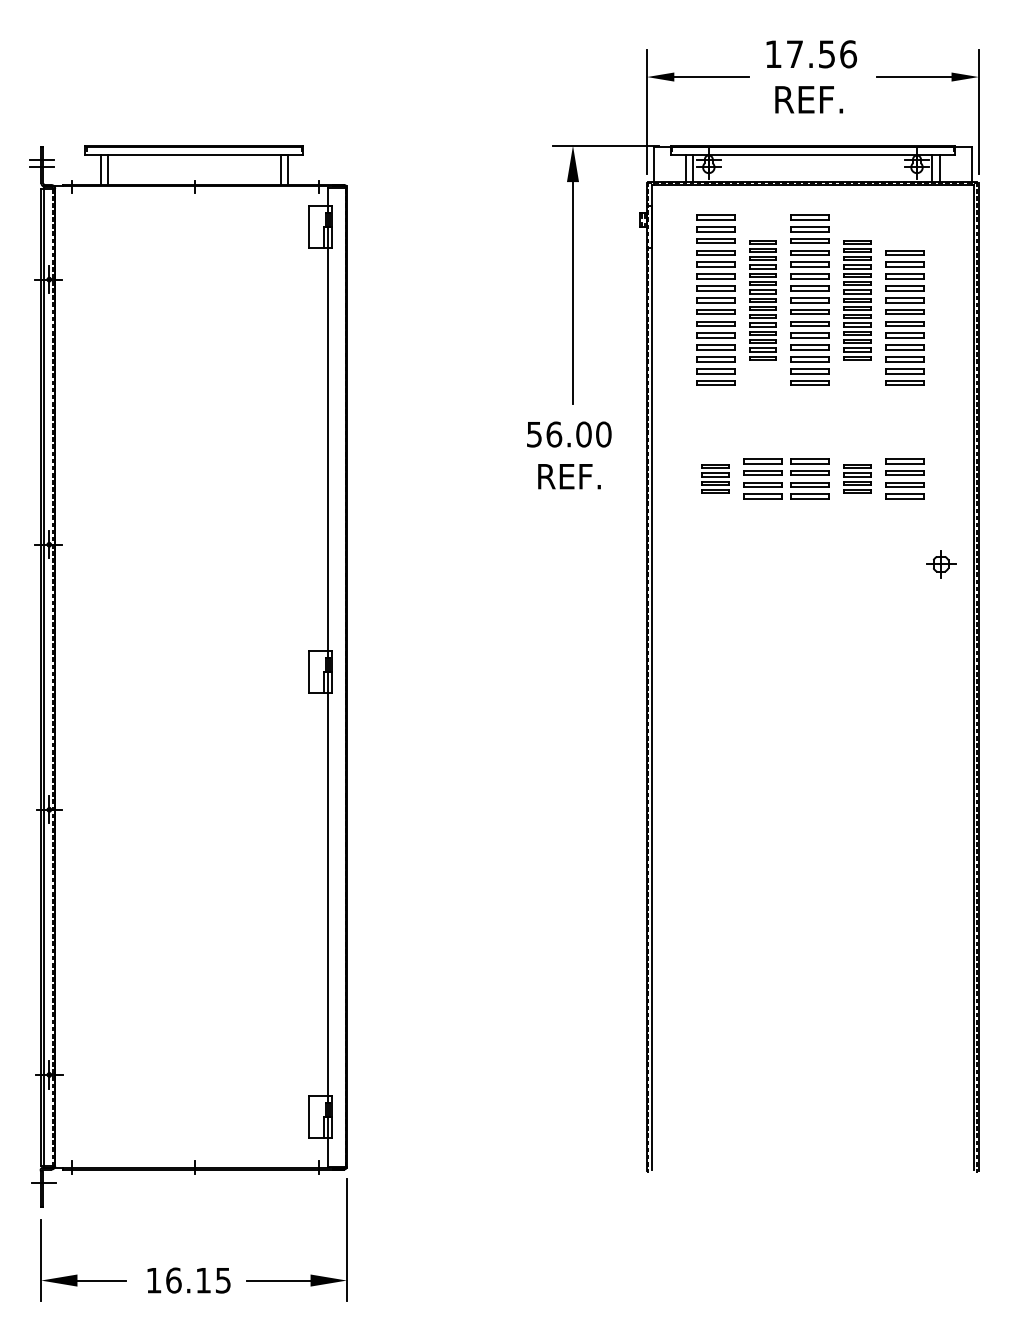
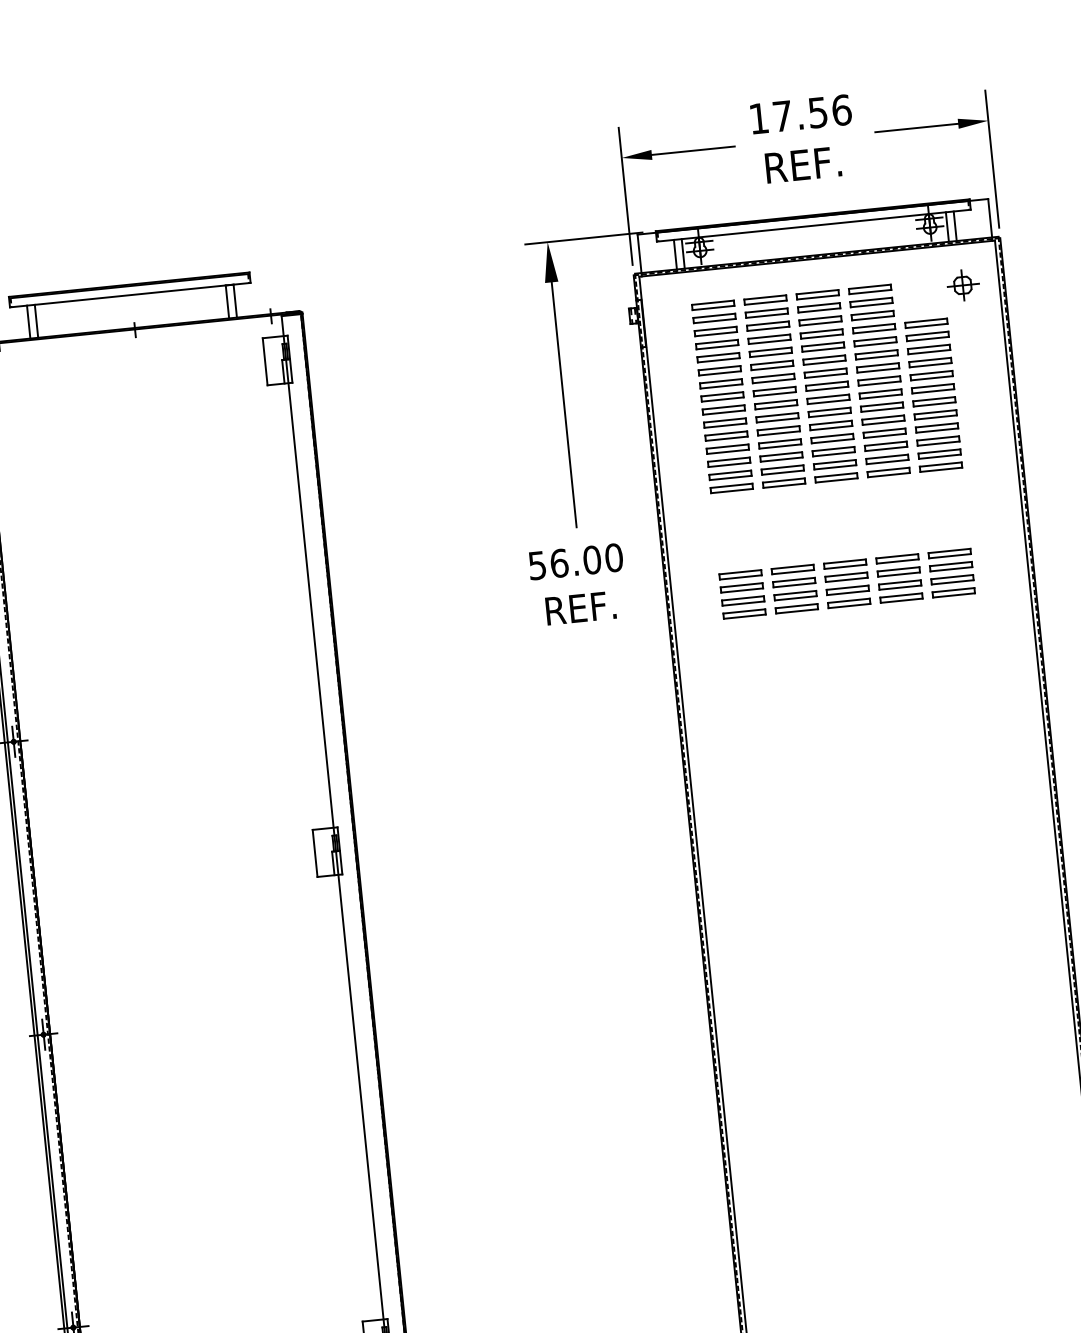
part: (762, 299) -> (774, 390), size x1.43
part: (857, 299) -> (879, 380), size x1.43
part: (715, 478) -> (742, 593), size x1.43
part: (857, 478) -> (899, 577), size x1.43
part: (941, 564) -> (963, 285), moved

